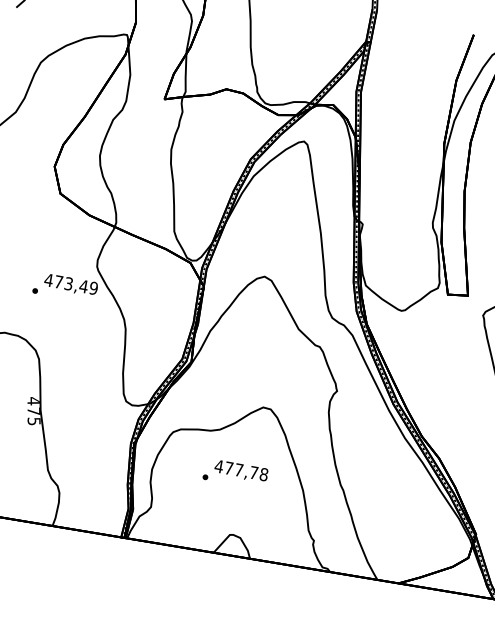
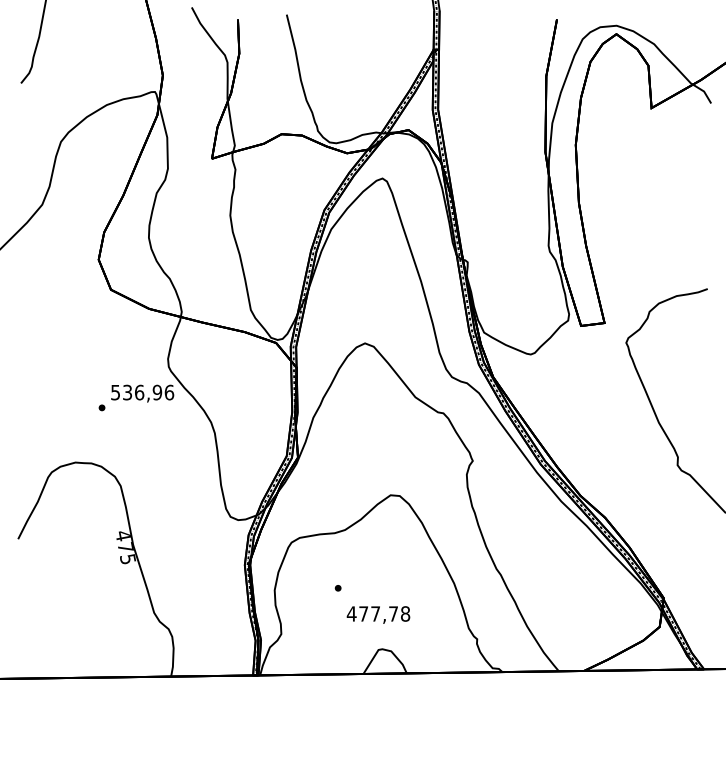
text: (71, 284) -> (142, 392), 473,49 -> 536,96
text: (241, 471) -> (378, 614), moved

